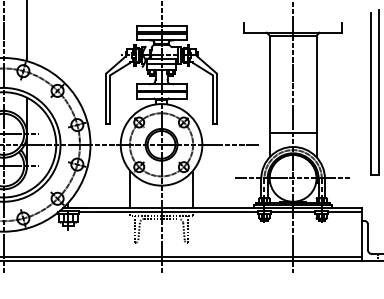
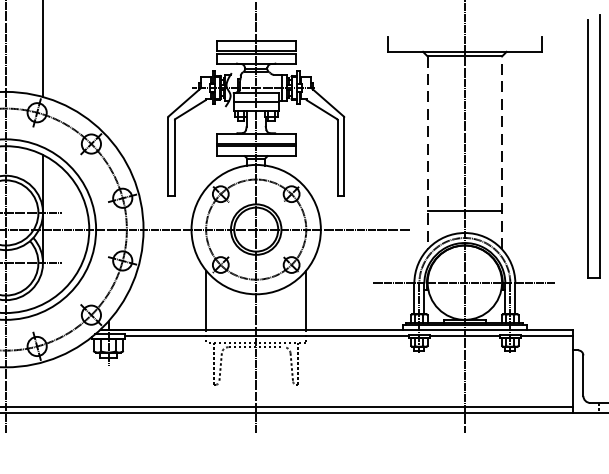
line: (269, 96) -> (427, 152), solid -> dashed
line: (316, 96) -> (501, 152), solid -> dashed

